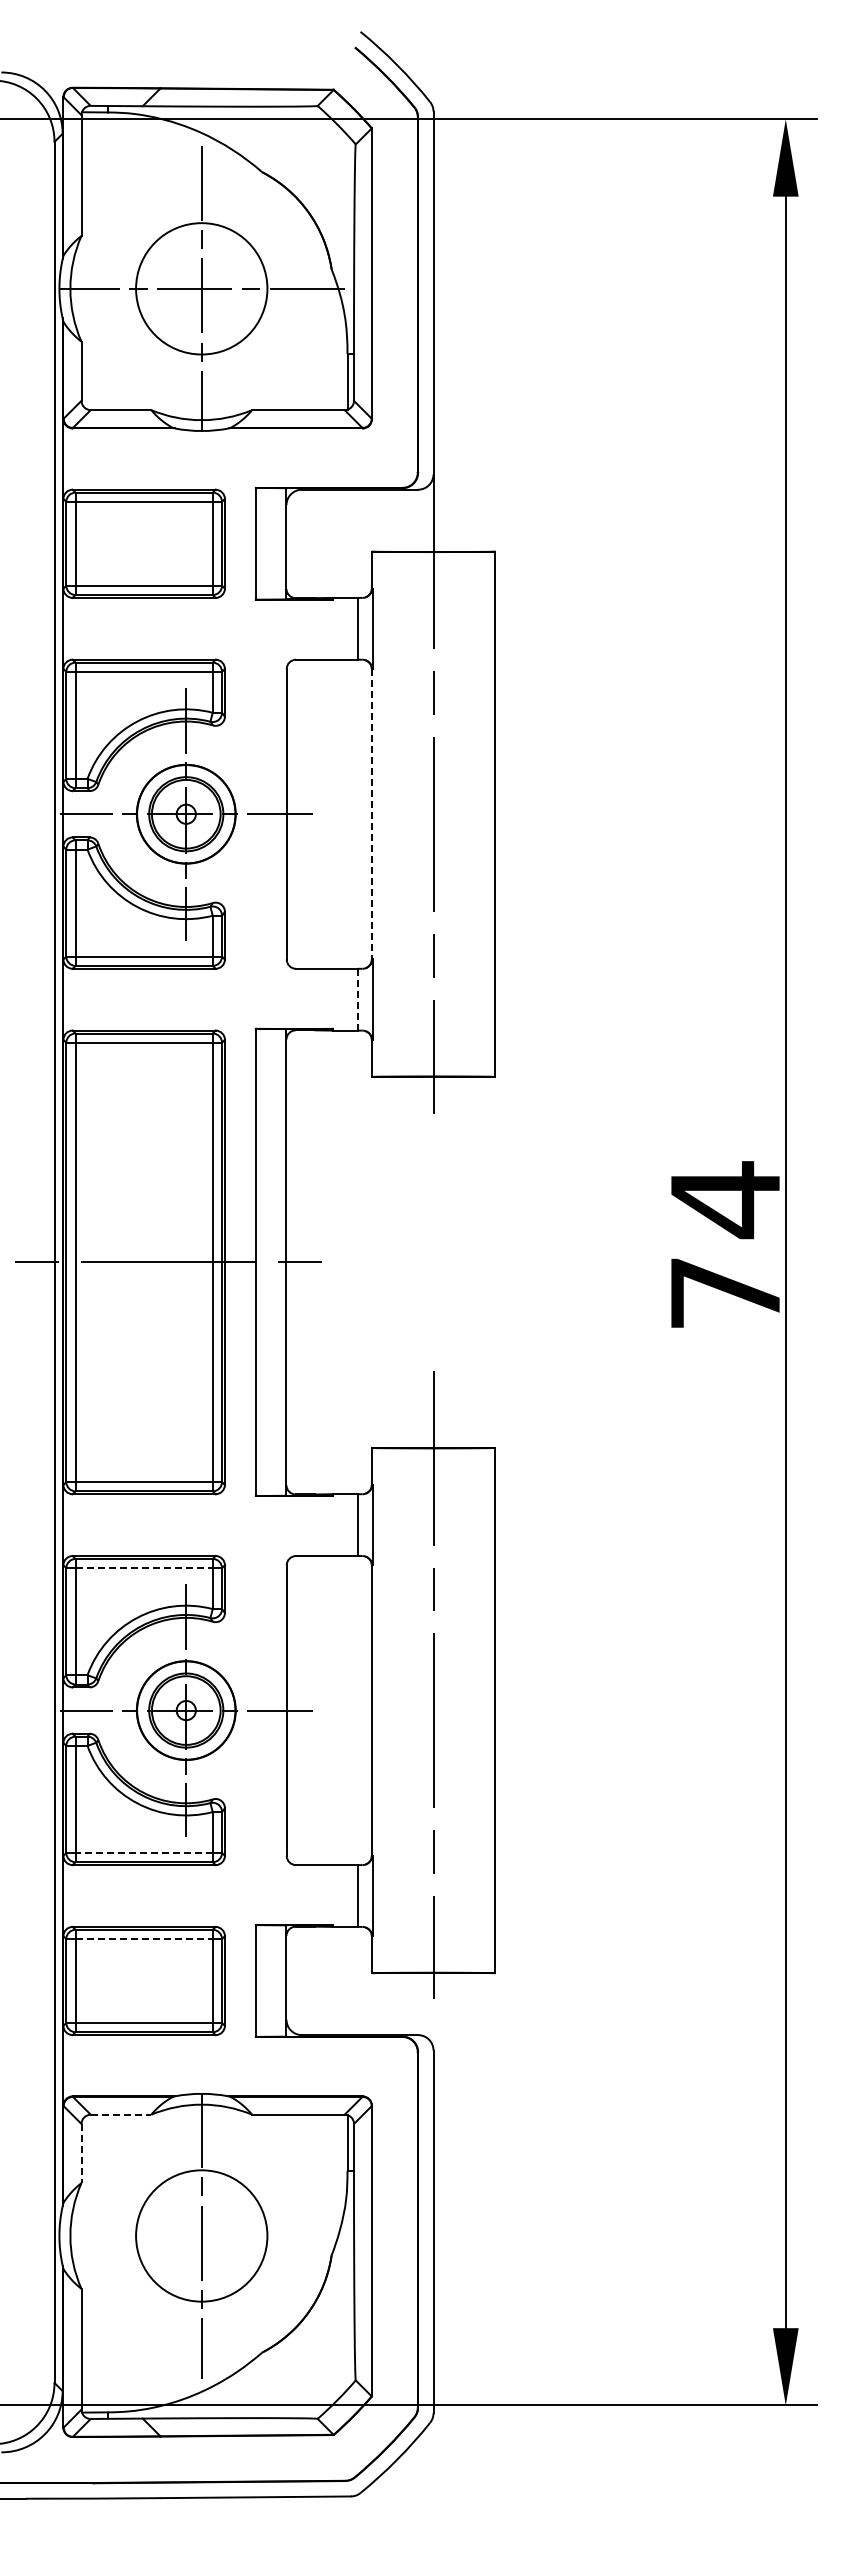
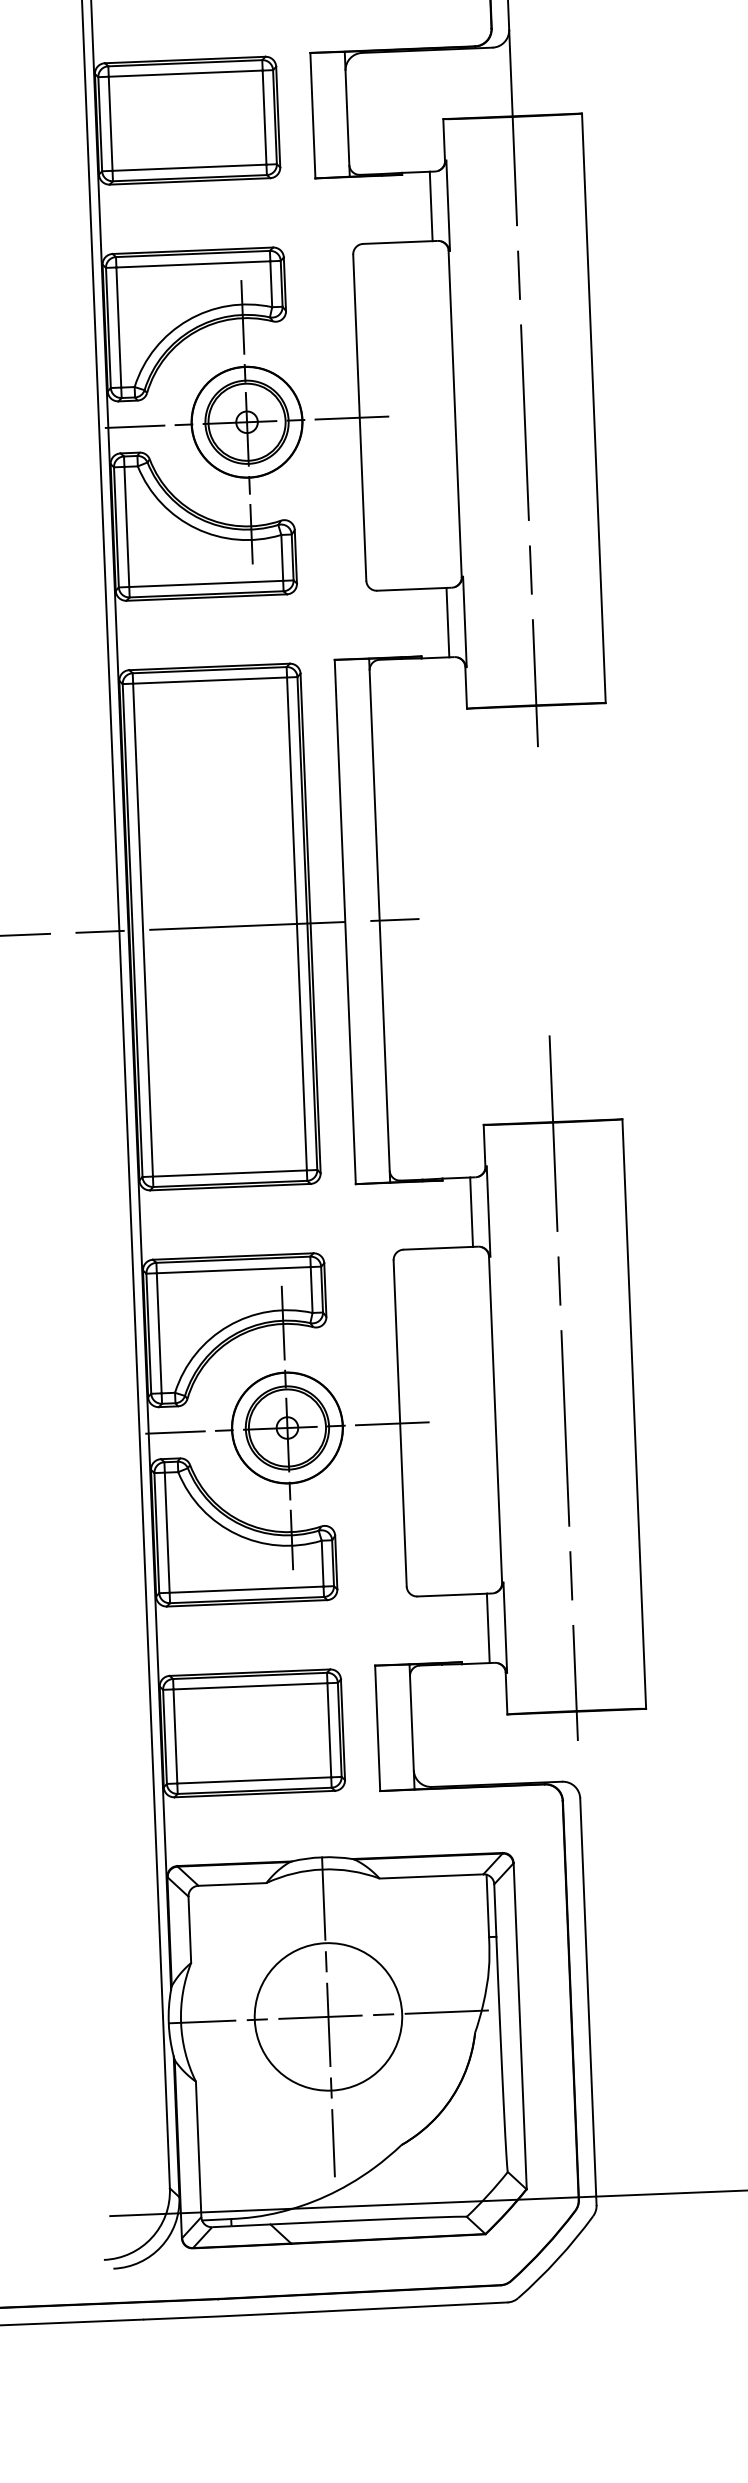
line: (371, 814) -> (454, 414), dashed -> solid
line: (357, 999) -> (447, 622), dashed -> solid
line: (144, 1568) -> (234, 1270), dashed -> solid
line: (144, 1852) -> (246, 1589), dashed -> solid
line: (144, 1939) -> (250, 1686), dashed -> solid
line: (121, 2114) -> (232, 1884), dashed -> solid
line: (81, 2153) -> (189, 1929), dashed -> solid
line: (201, 2236) -> (328, 2017), added

